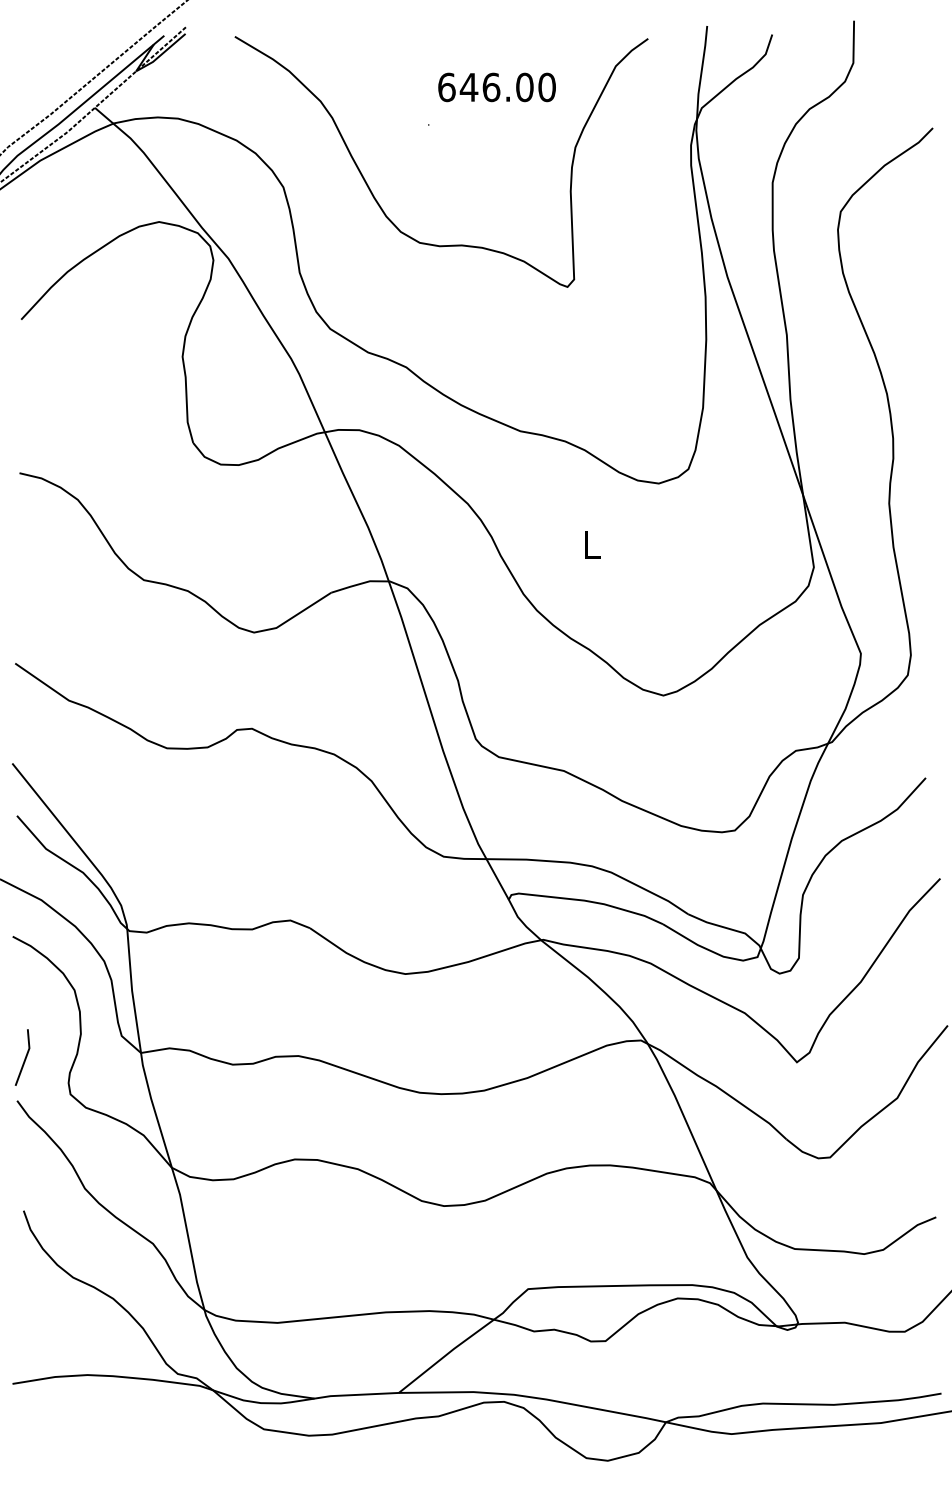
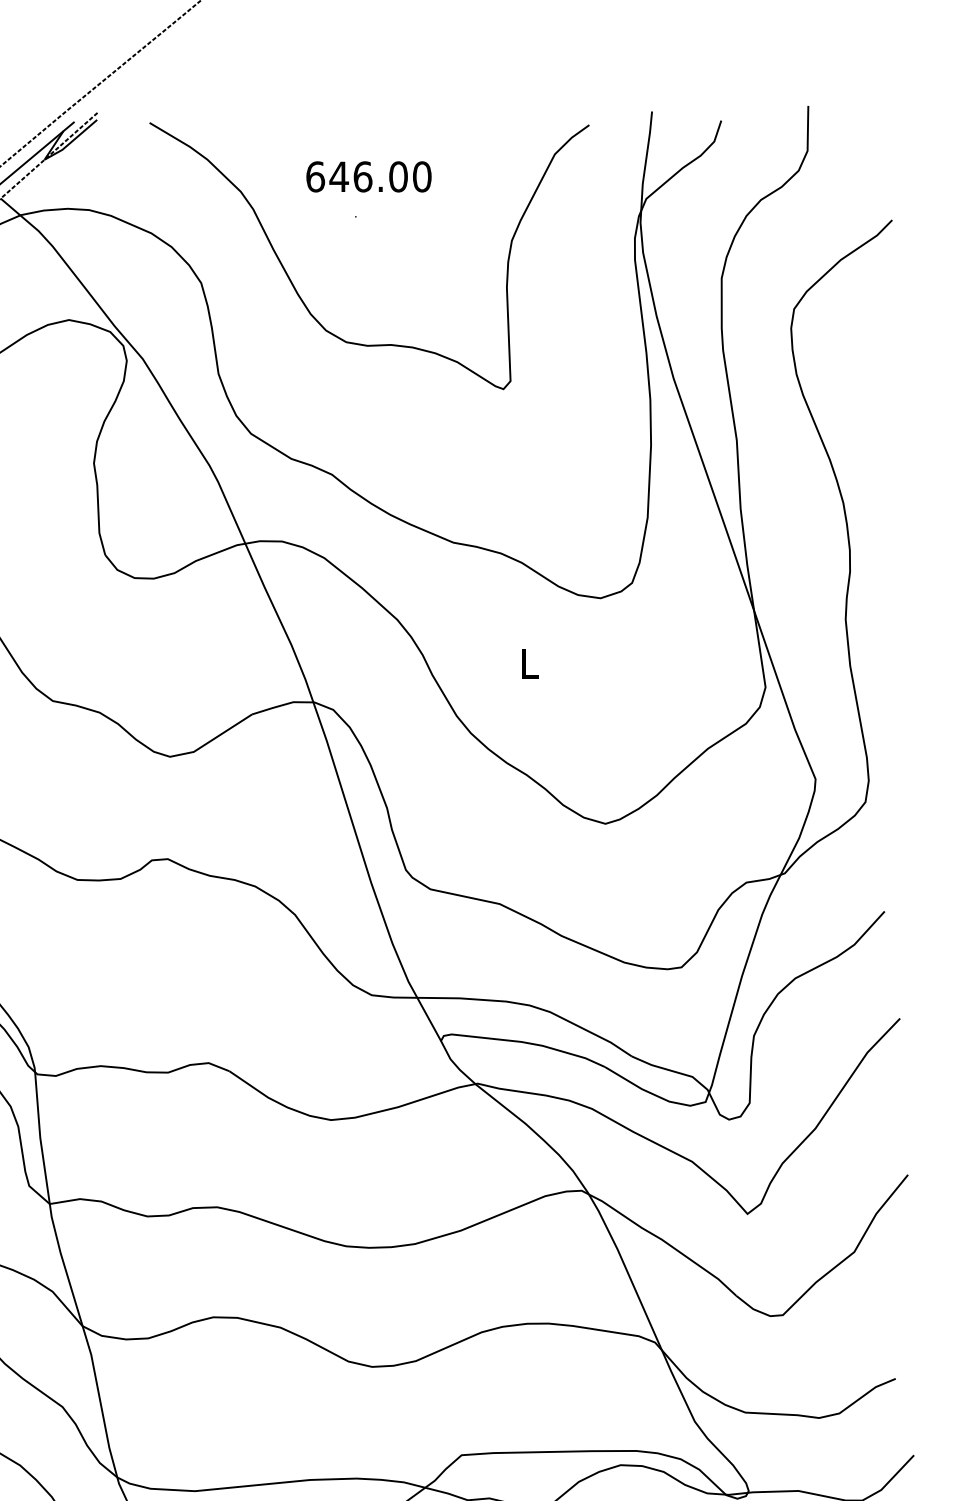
text: (496, 87) -> (368, 176), moved

